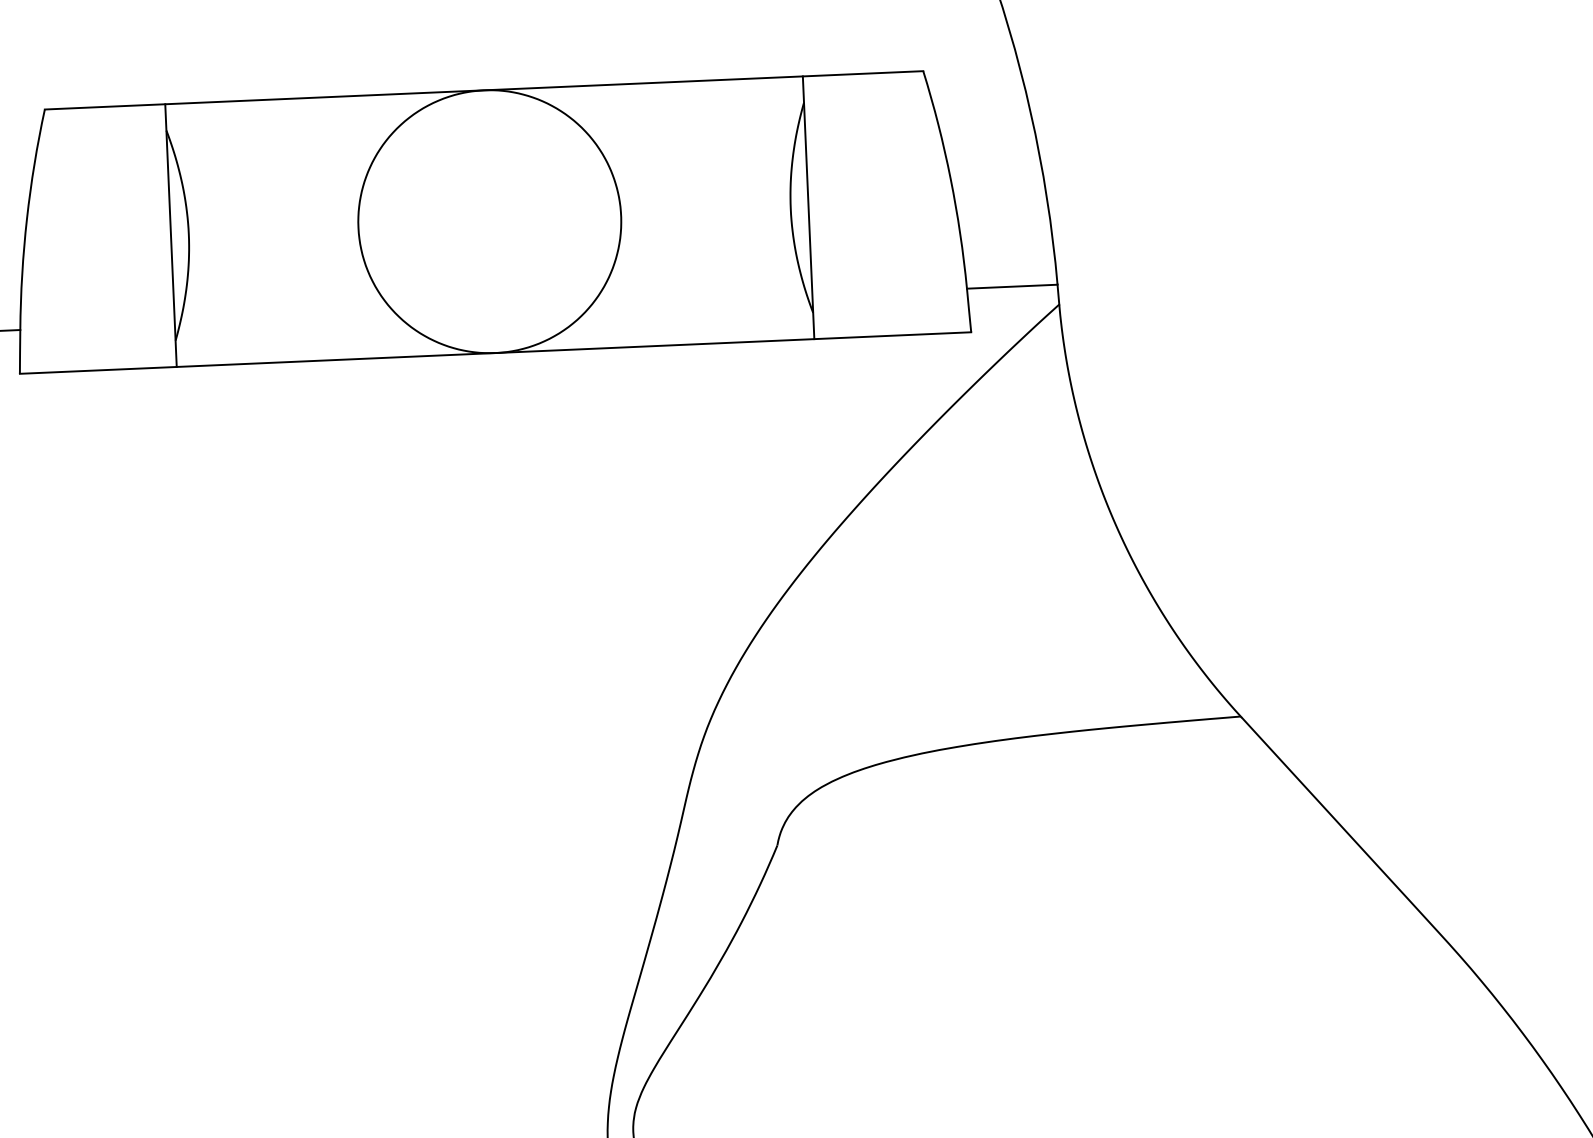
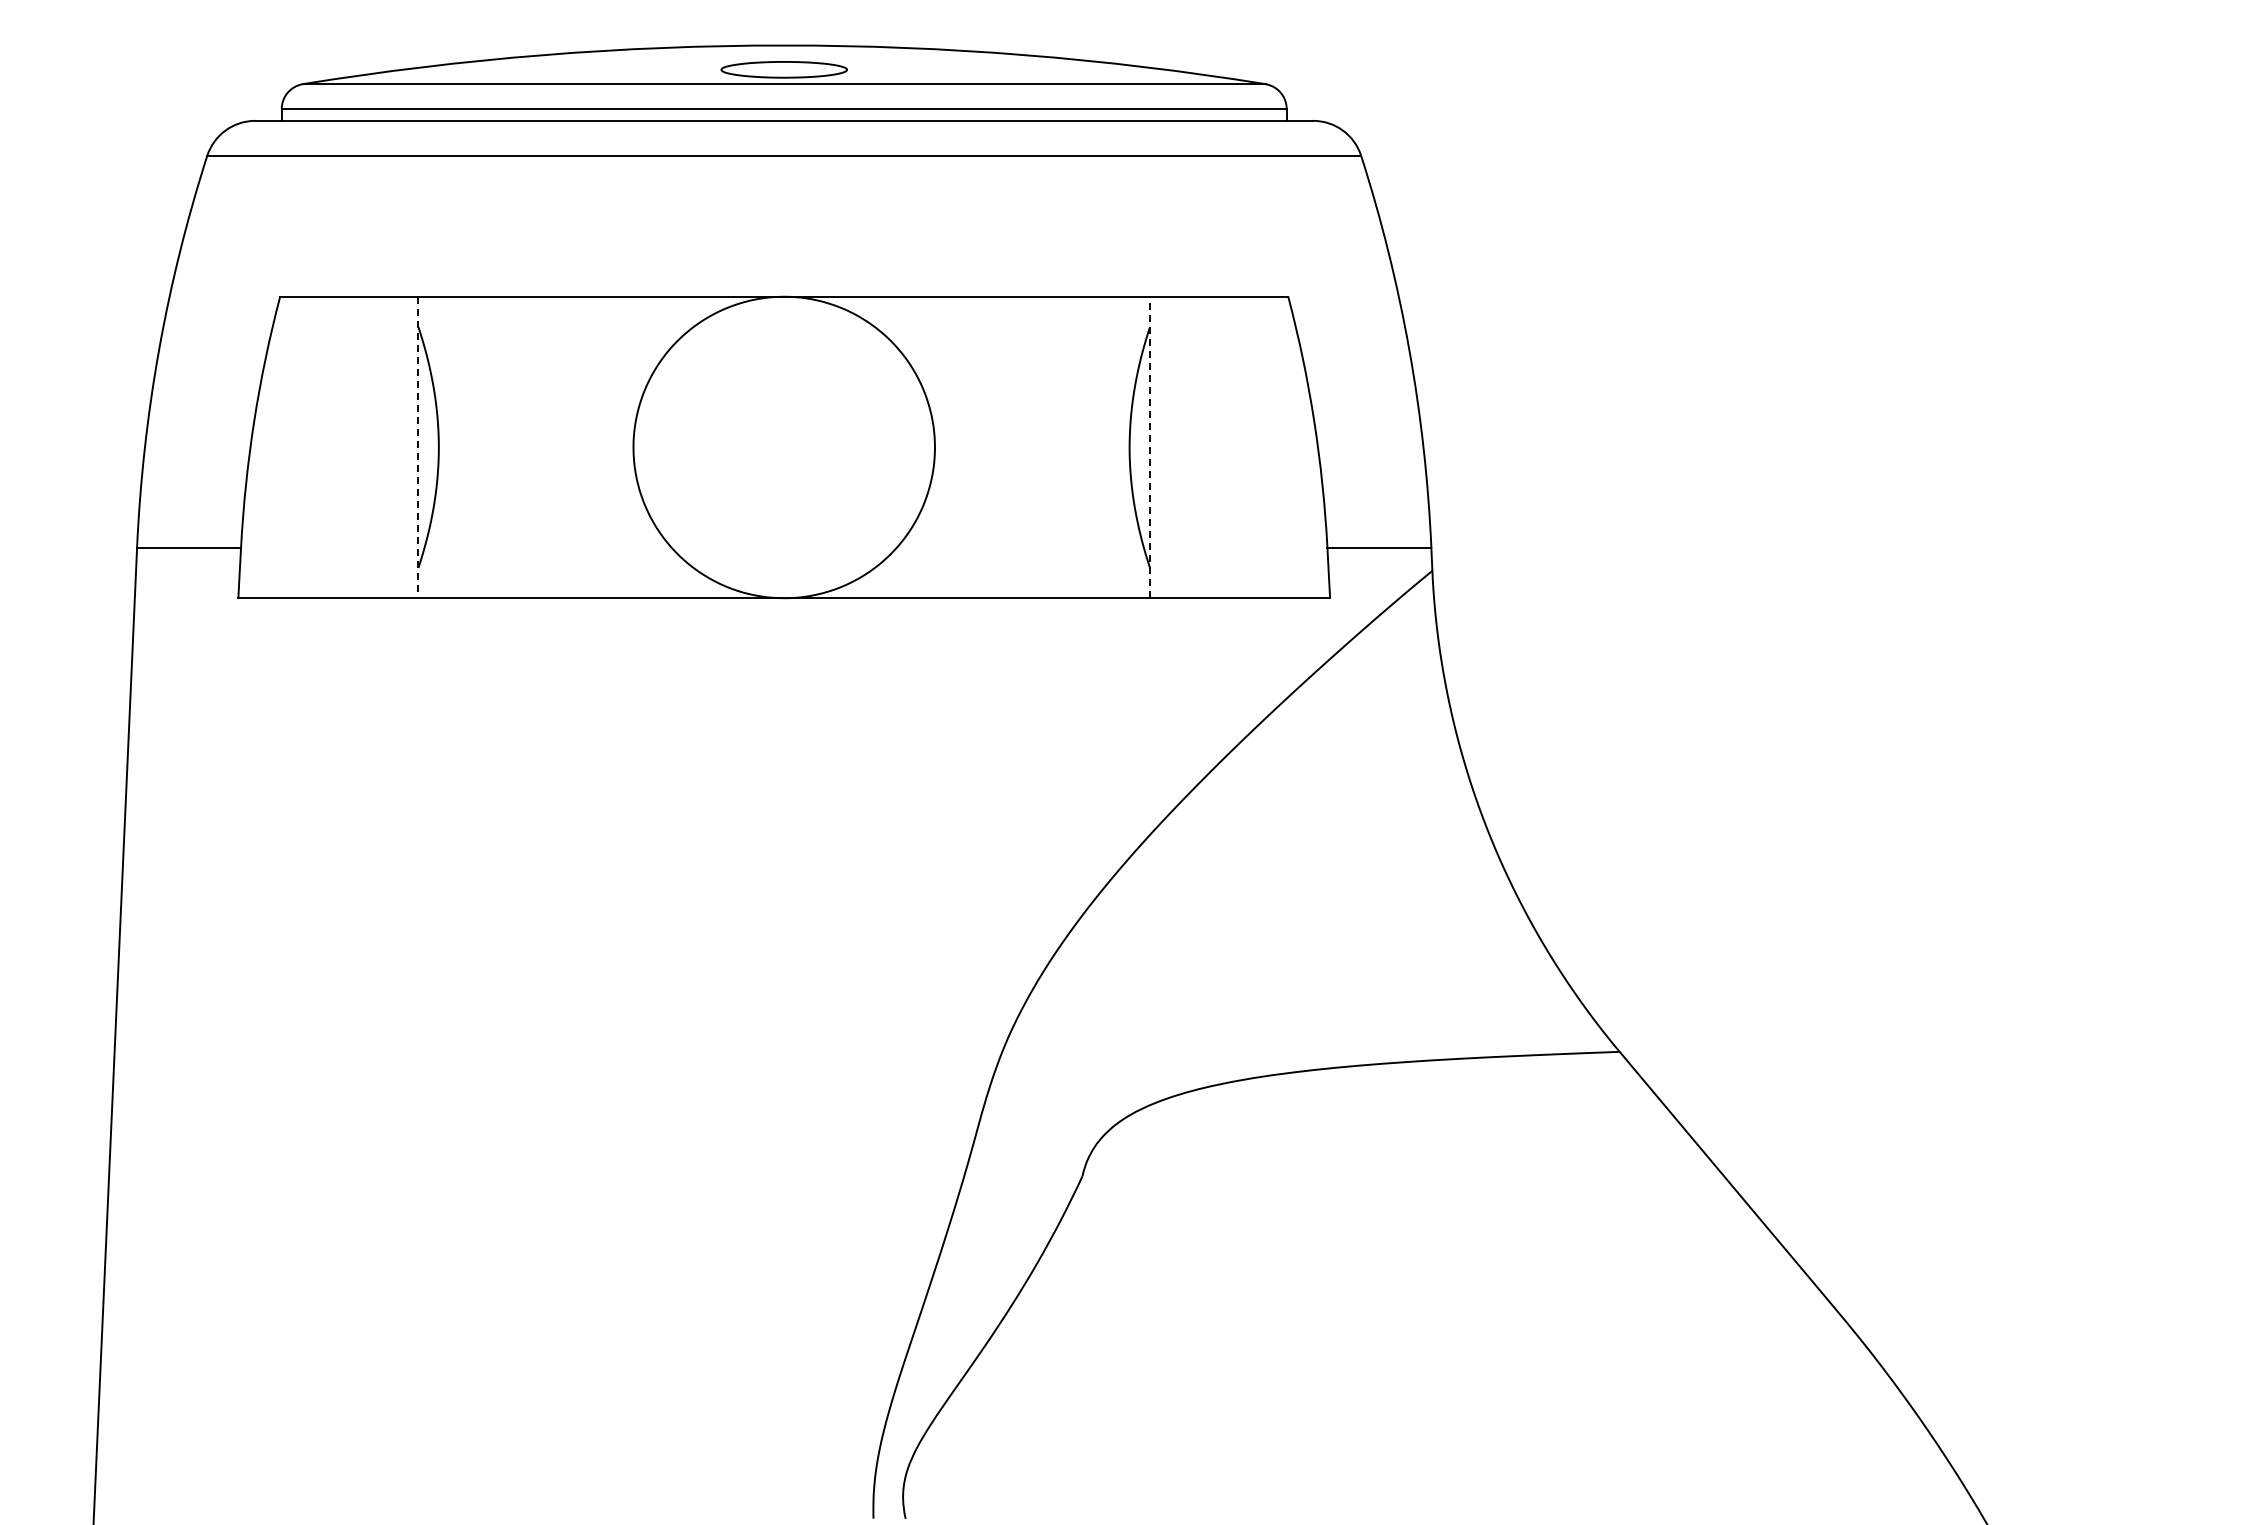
line: (808, 207) -> (1150, 447), solid -> dashed
line: (171, 235) -> (418, 447), solid -> dashed

